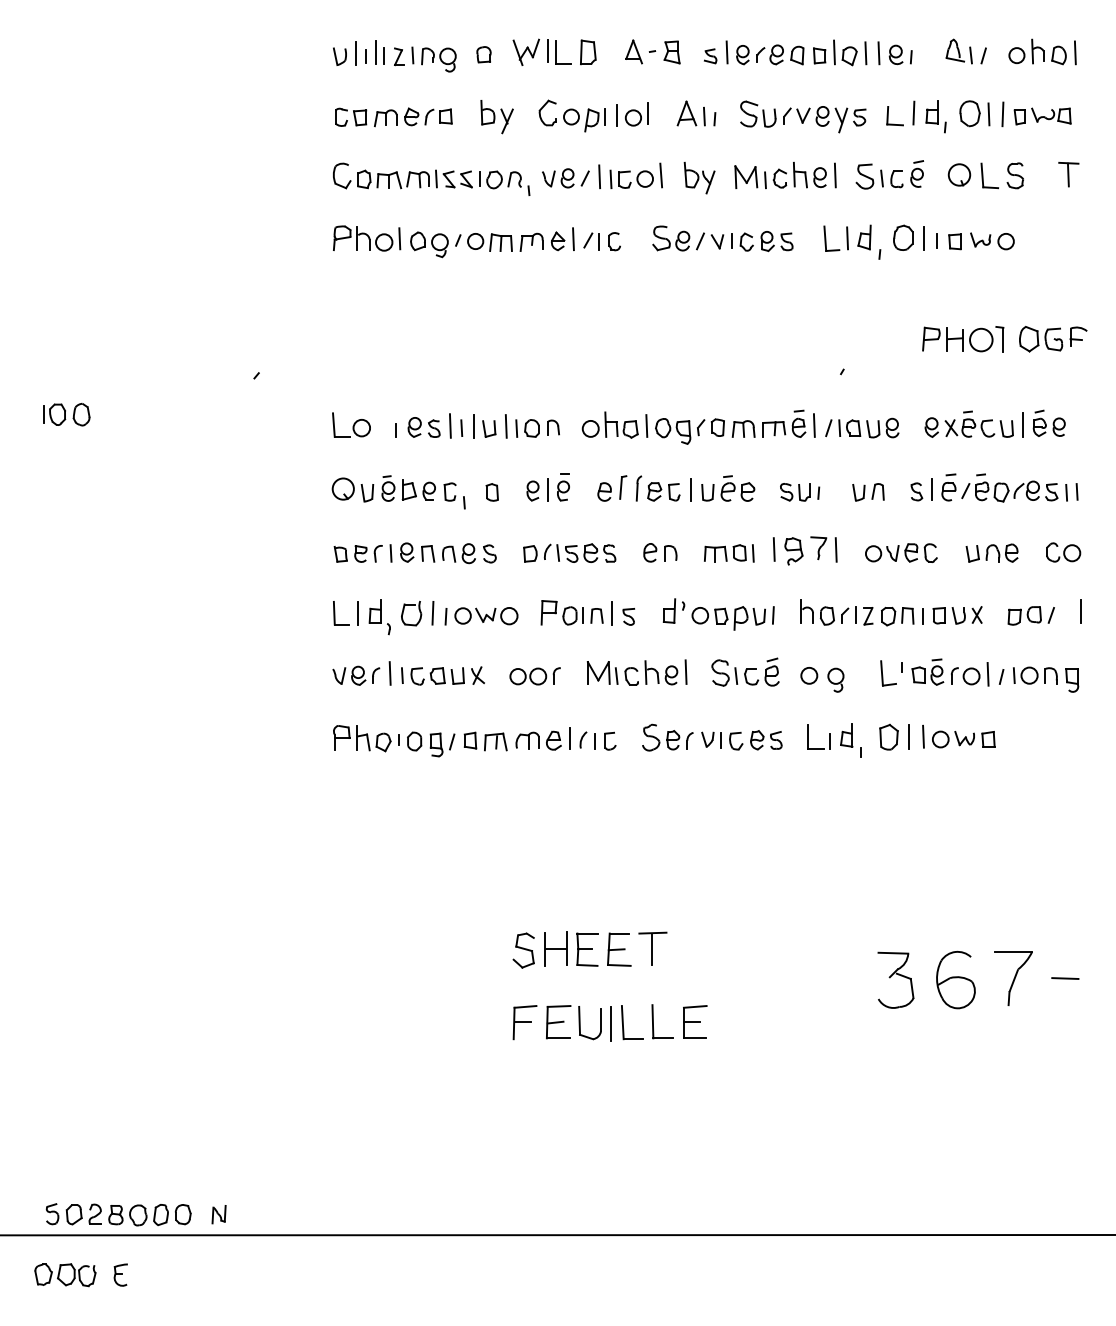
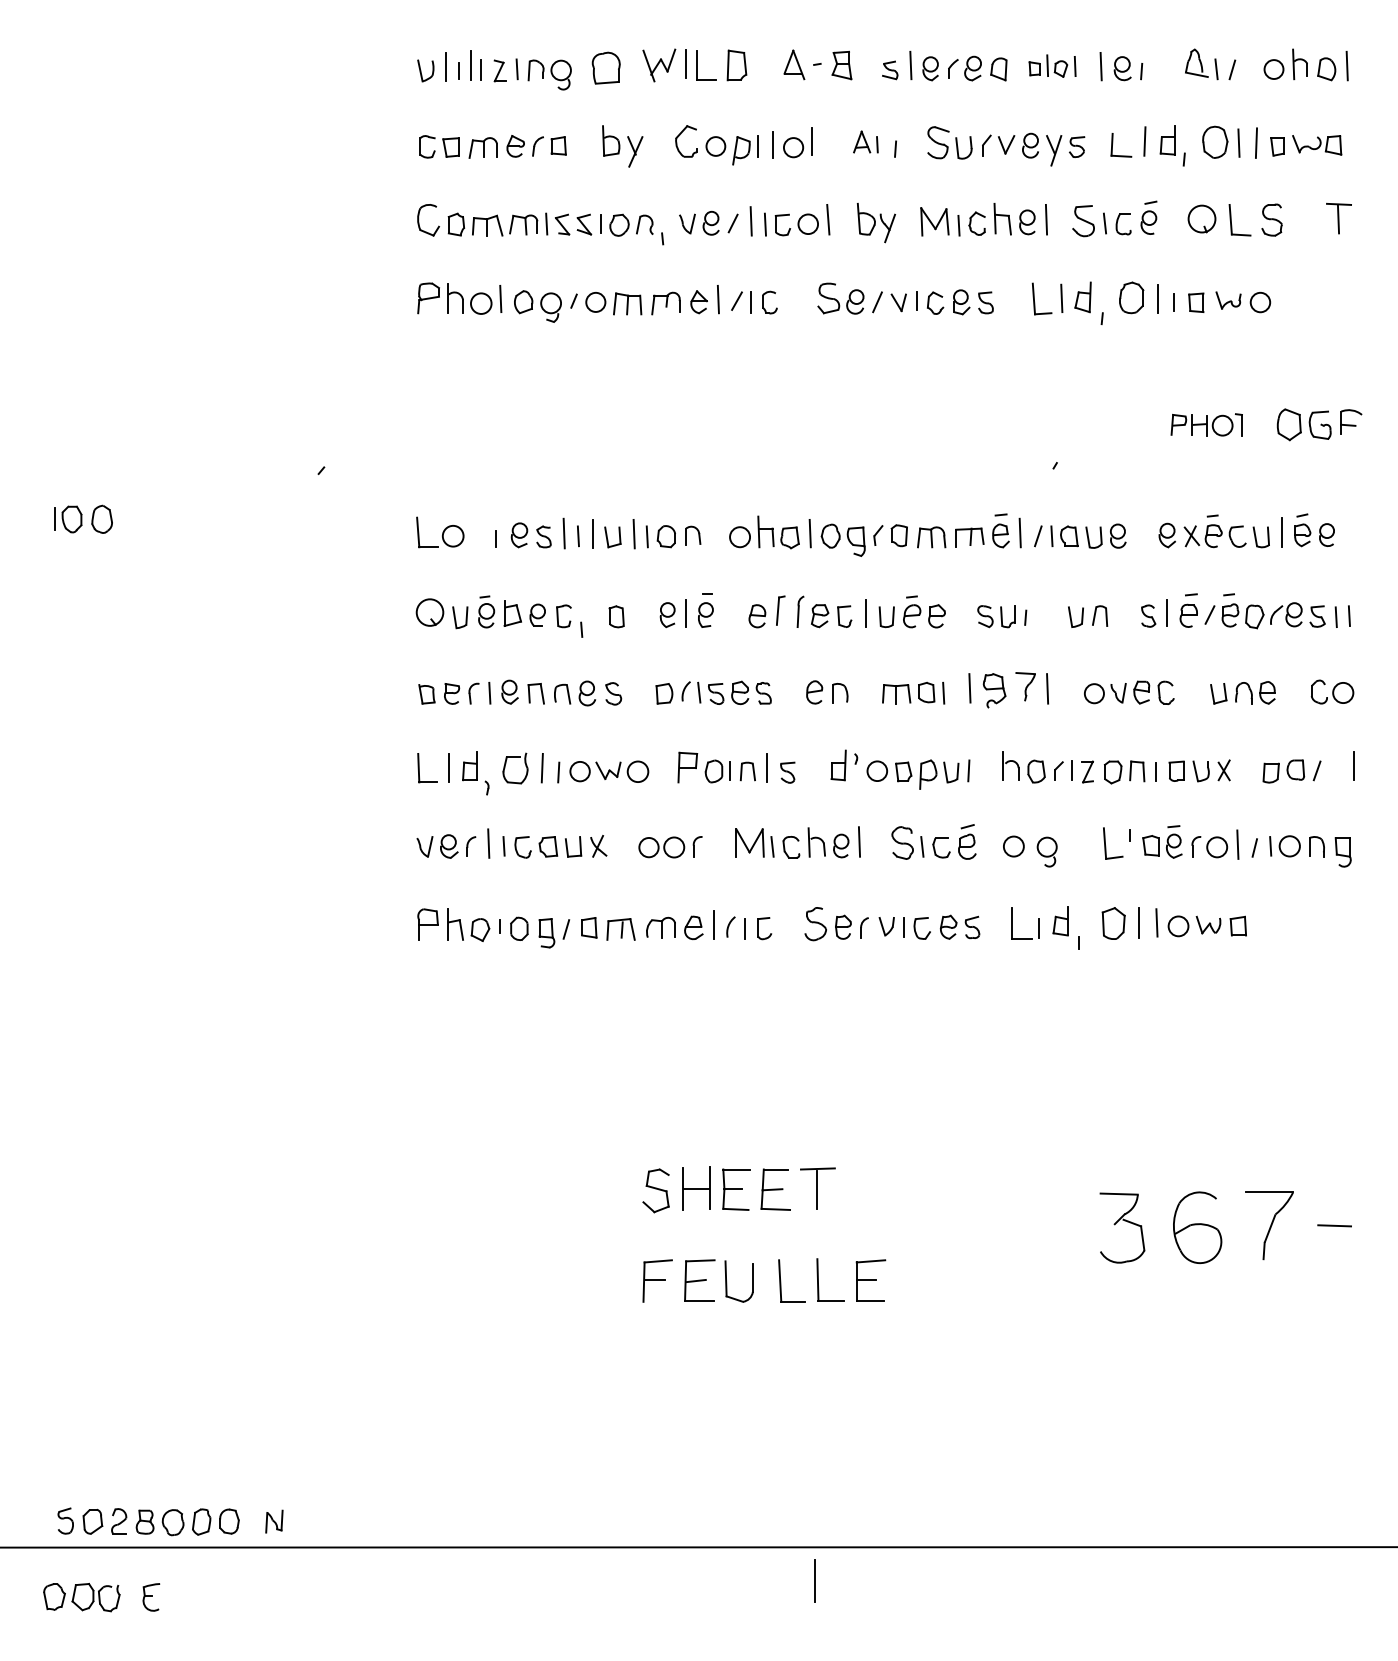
part: (840, 52) -> (1052, 65), size x0.7
part: (483, 54) -> (605, 68), size x1.6
part: (690, 113) -> (865, 142), size x0.7
part: (963, 339) -> (1207, 425), size x0.7
line: (610, 1023) -> (813, 1580), moved

